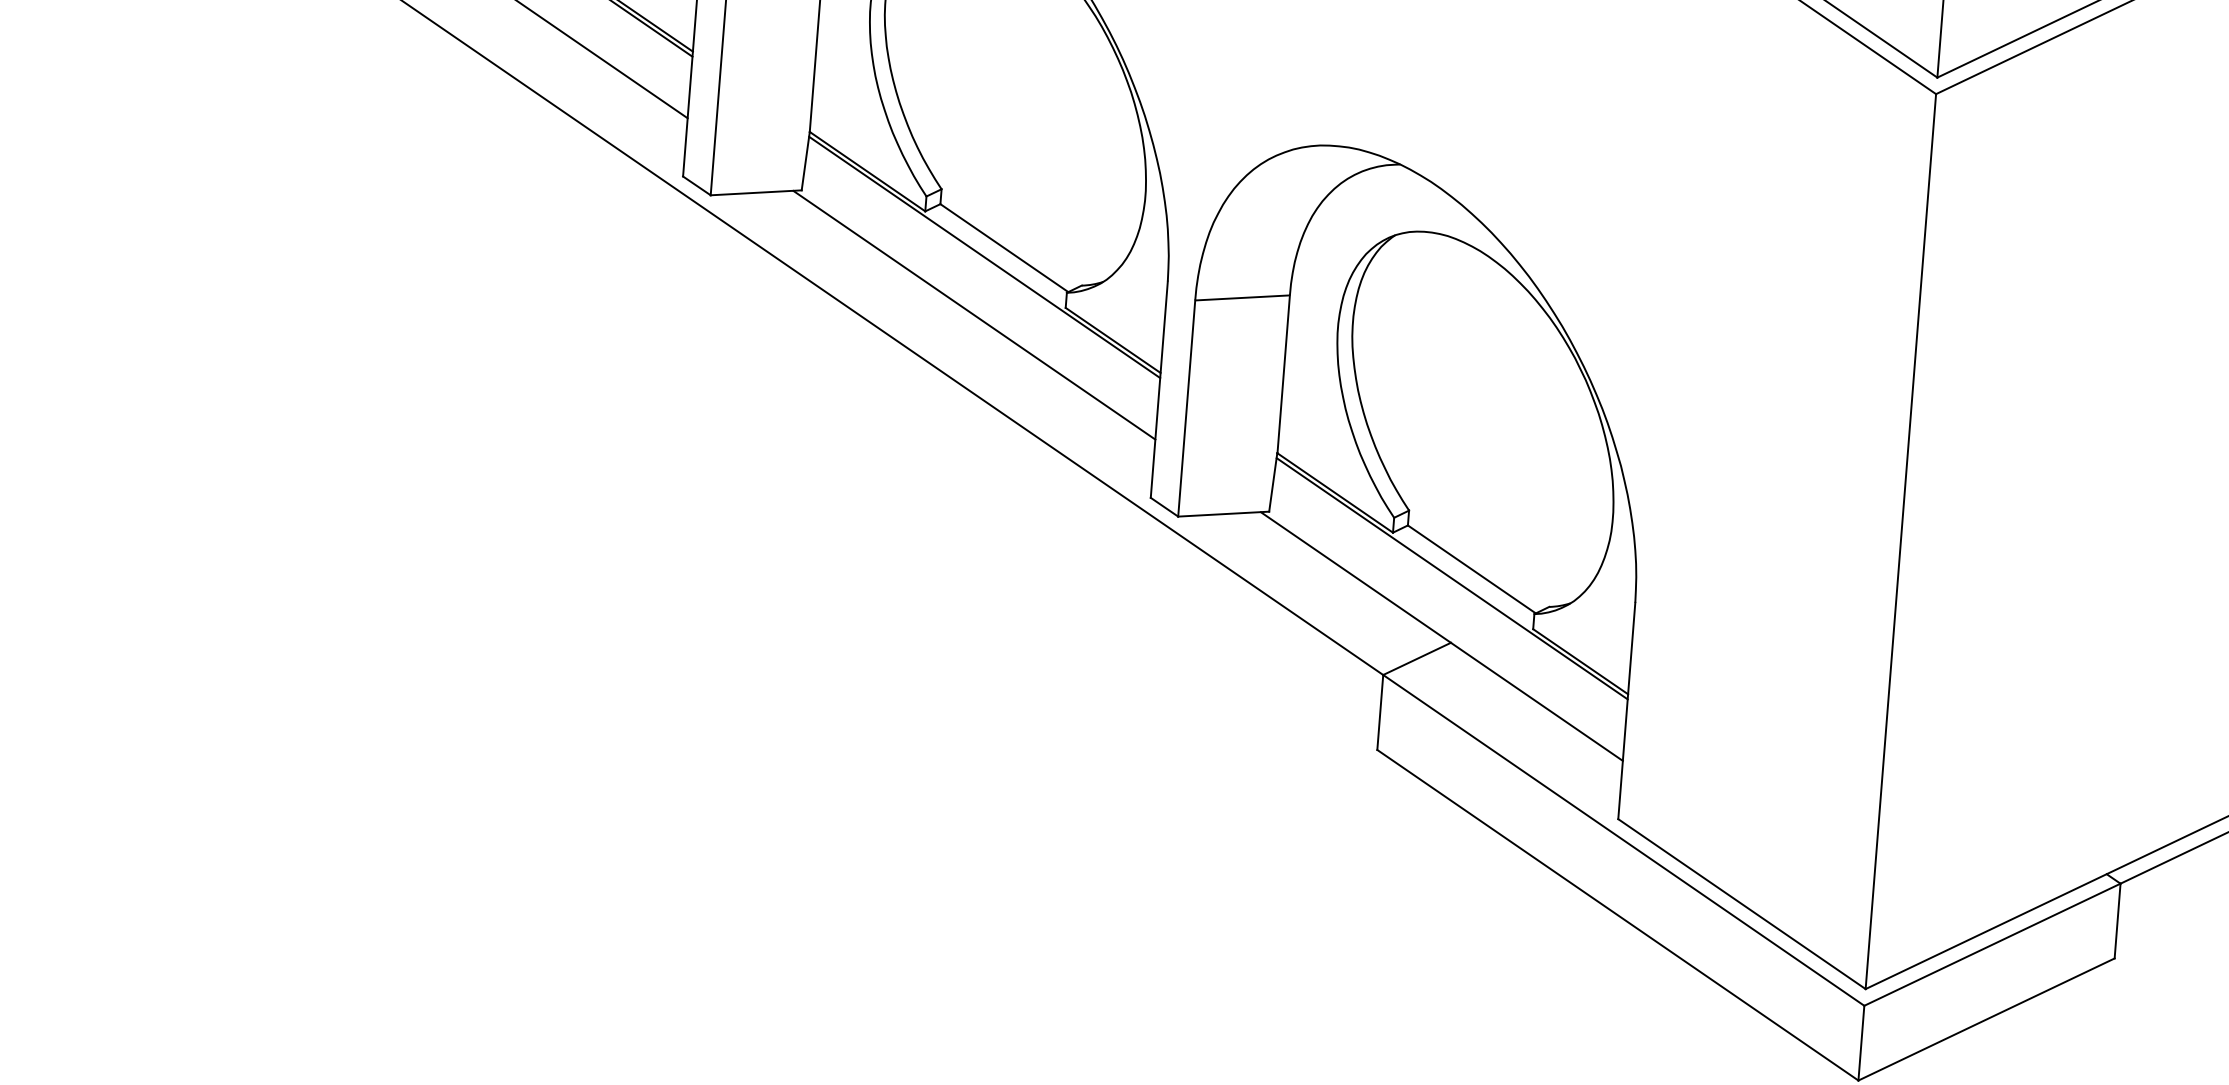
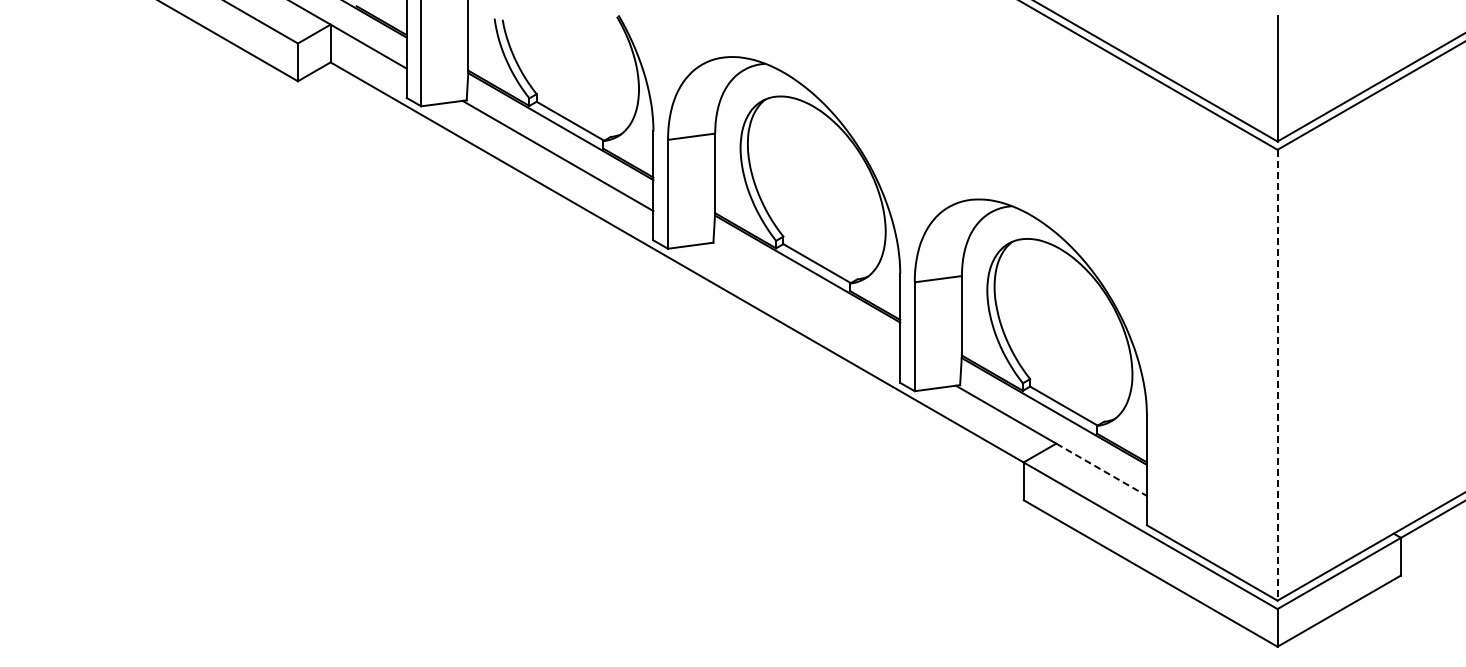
line: (973, 315) -> (804, 298), removed
line: (1900, 542) -> (1277, 375), solid -> dashed
line: (1538, 703) -> (1102, 470), solid -> dashed

